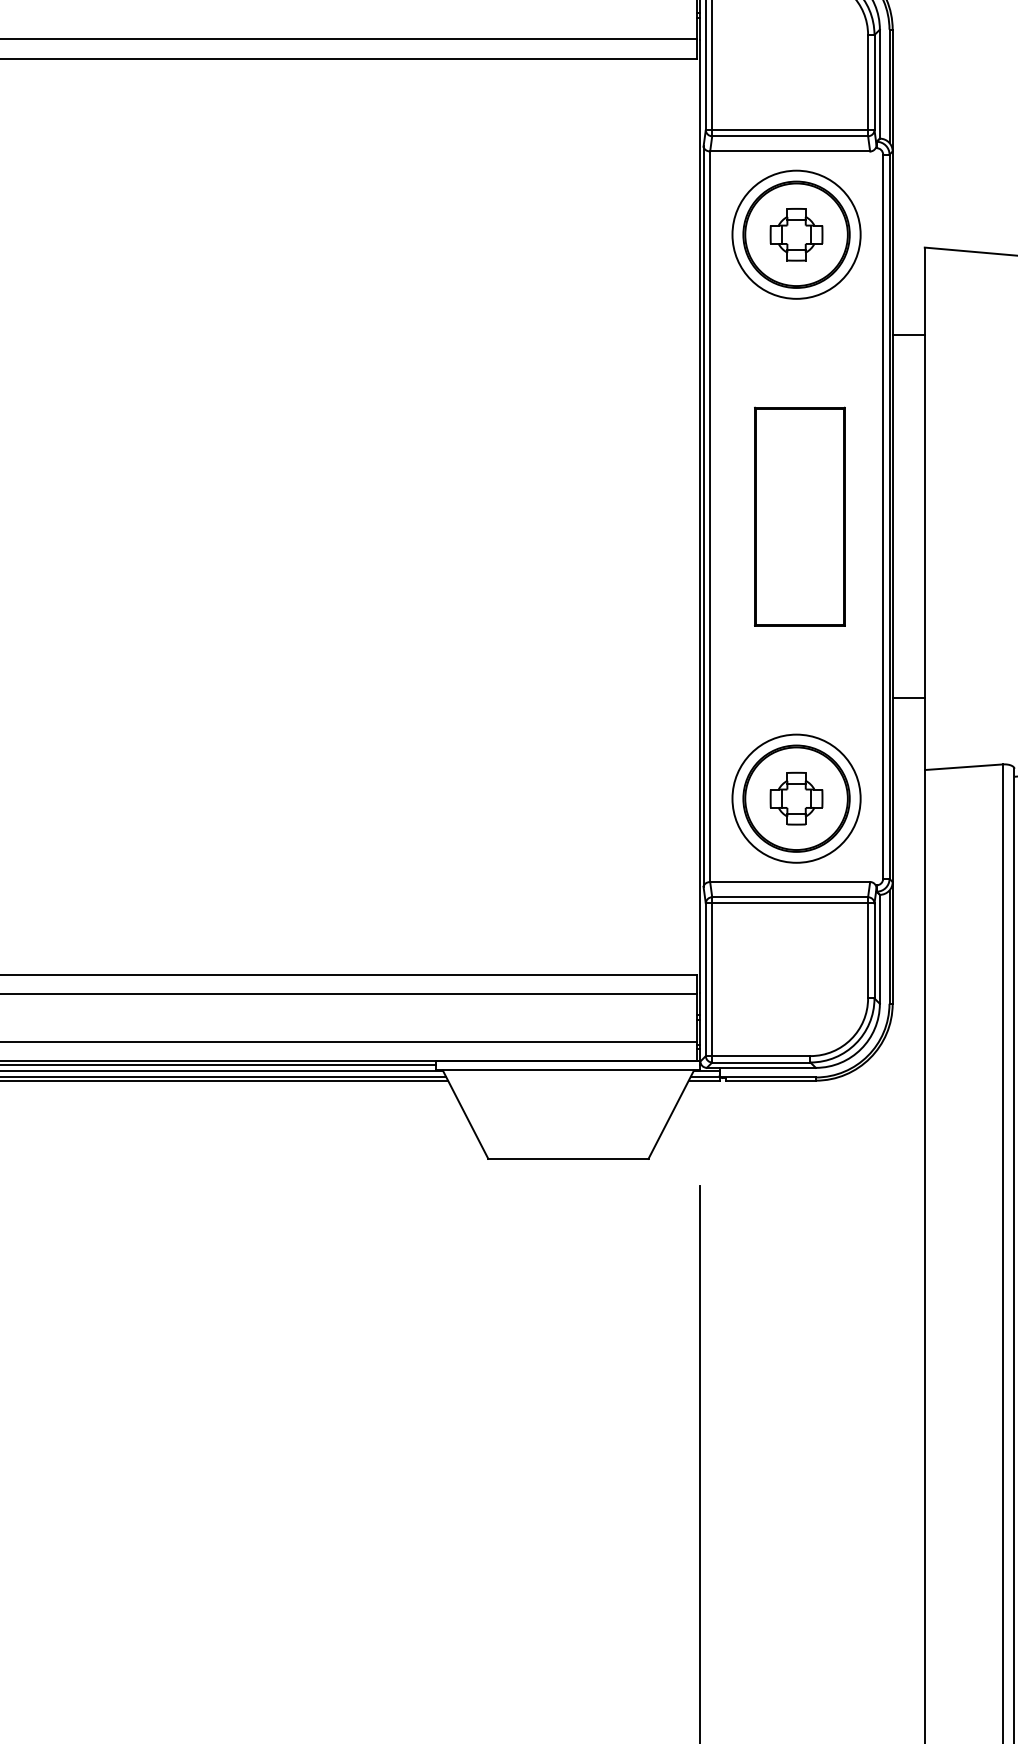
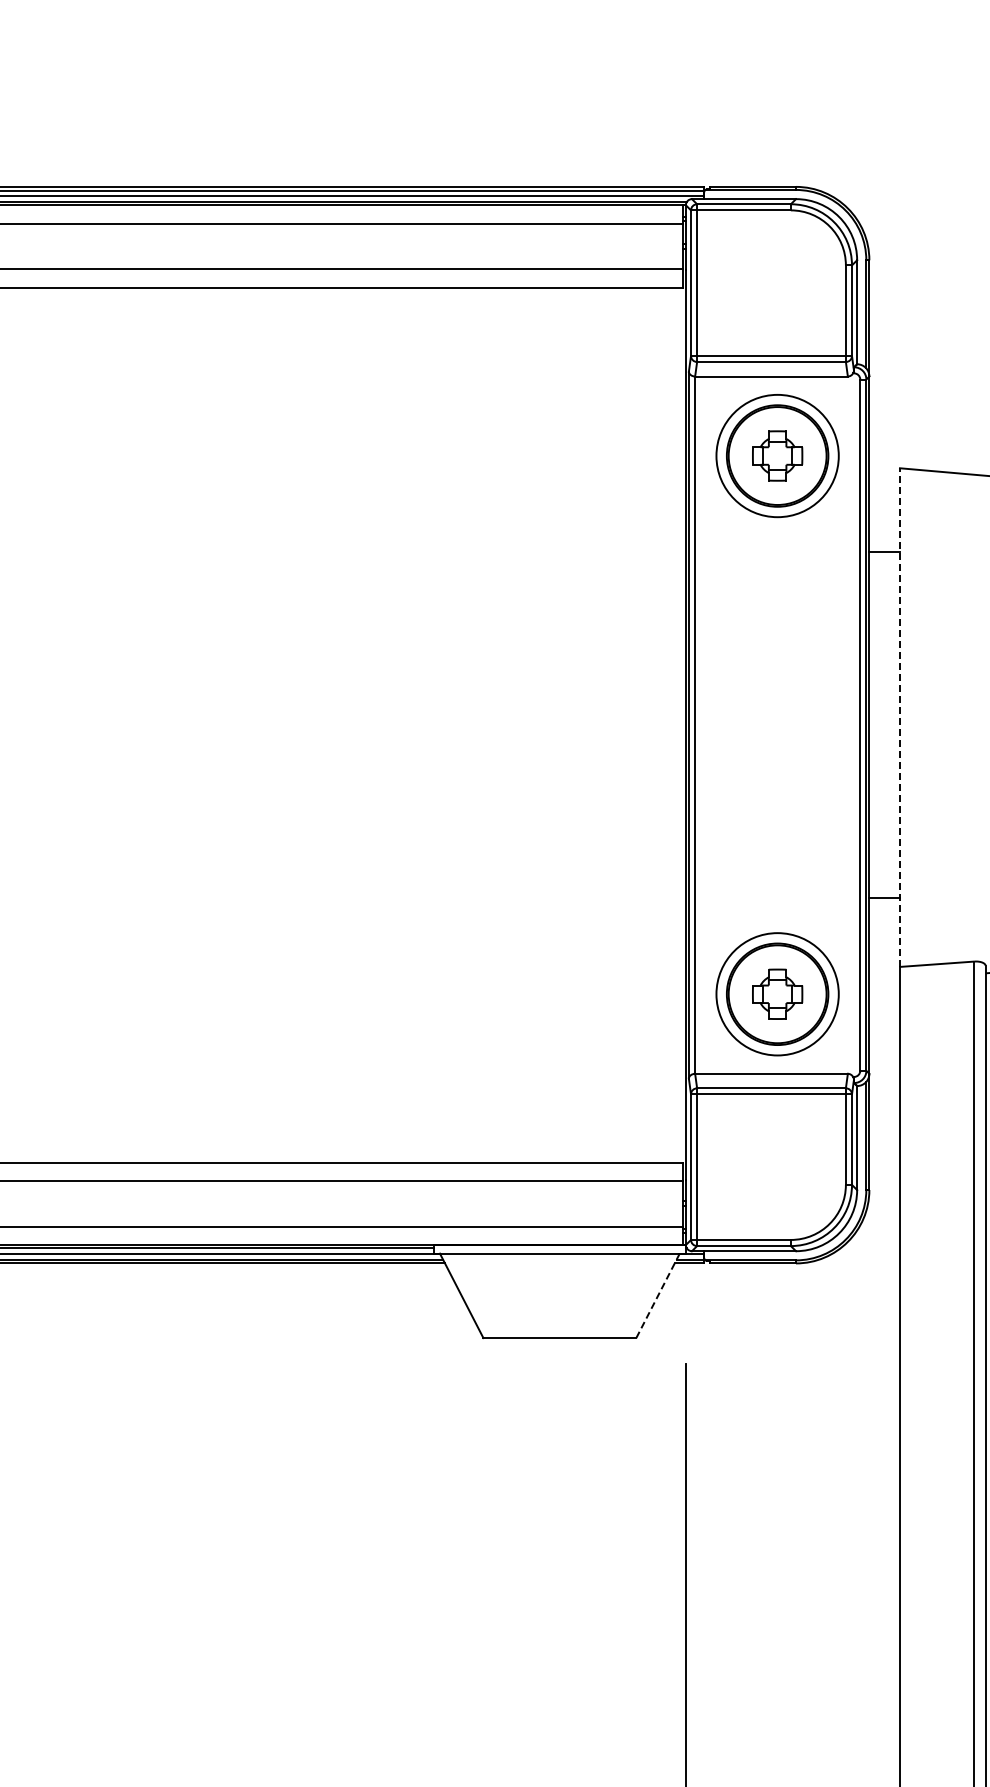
line: (924, 508) -> (899, 717), solid -> dashed
part: (799, 517) -> (780, 725), removed
line: (671, 1114) -> (658, 1295), solid -> dashed

